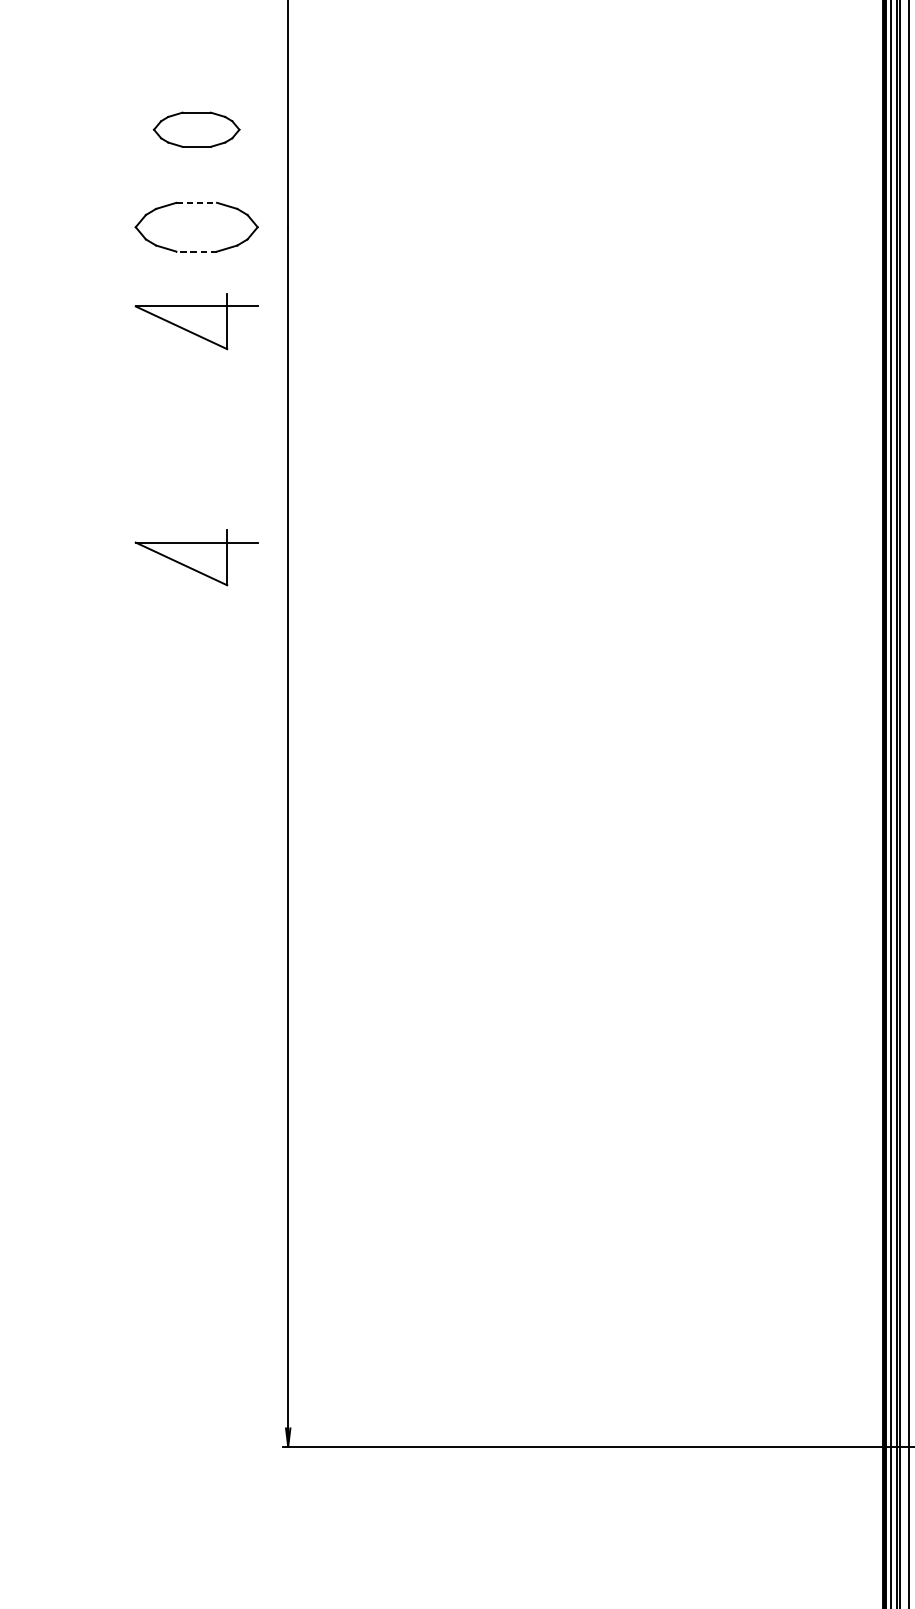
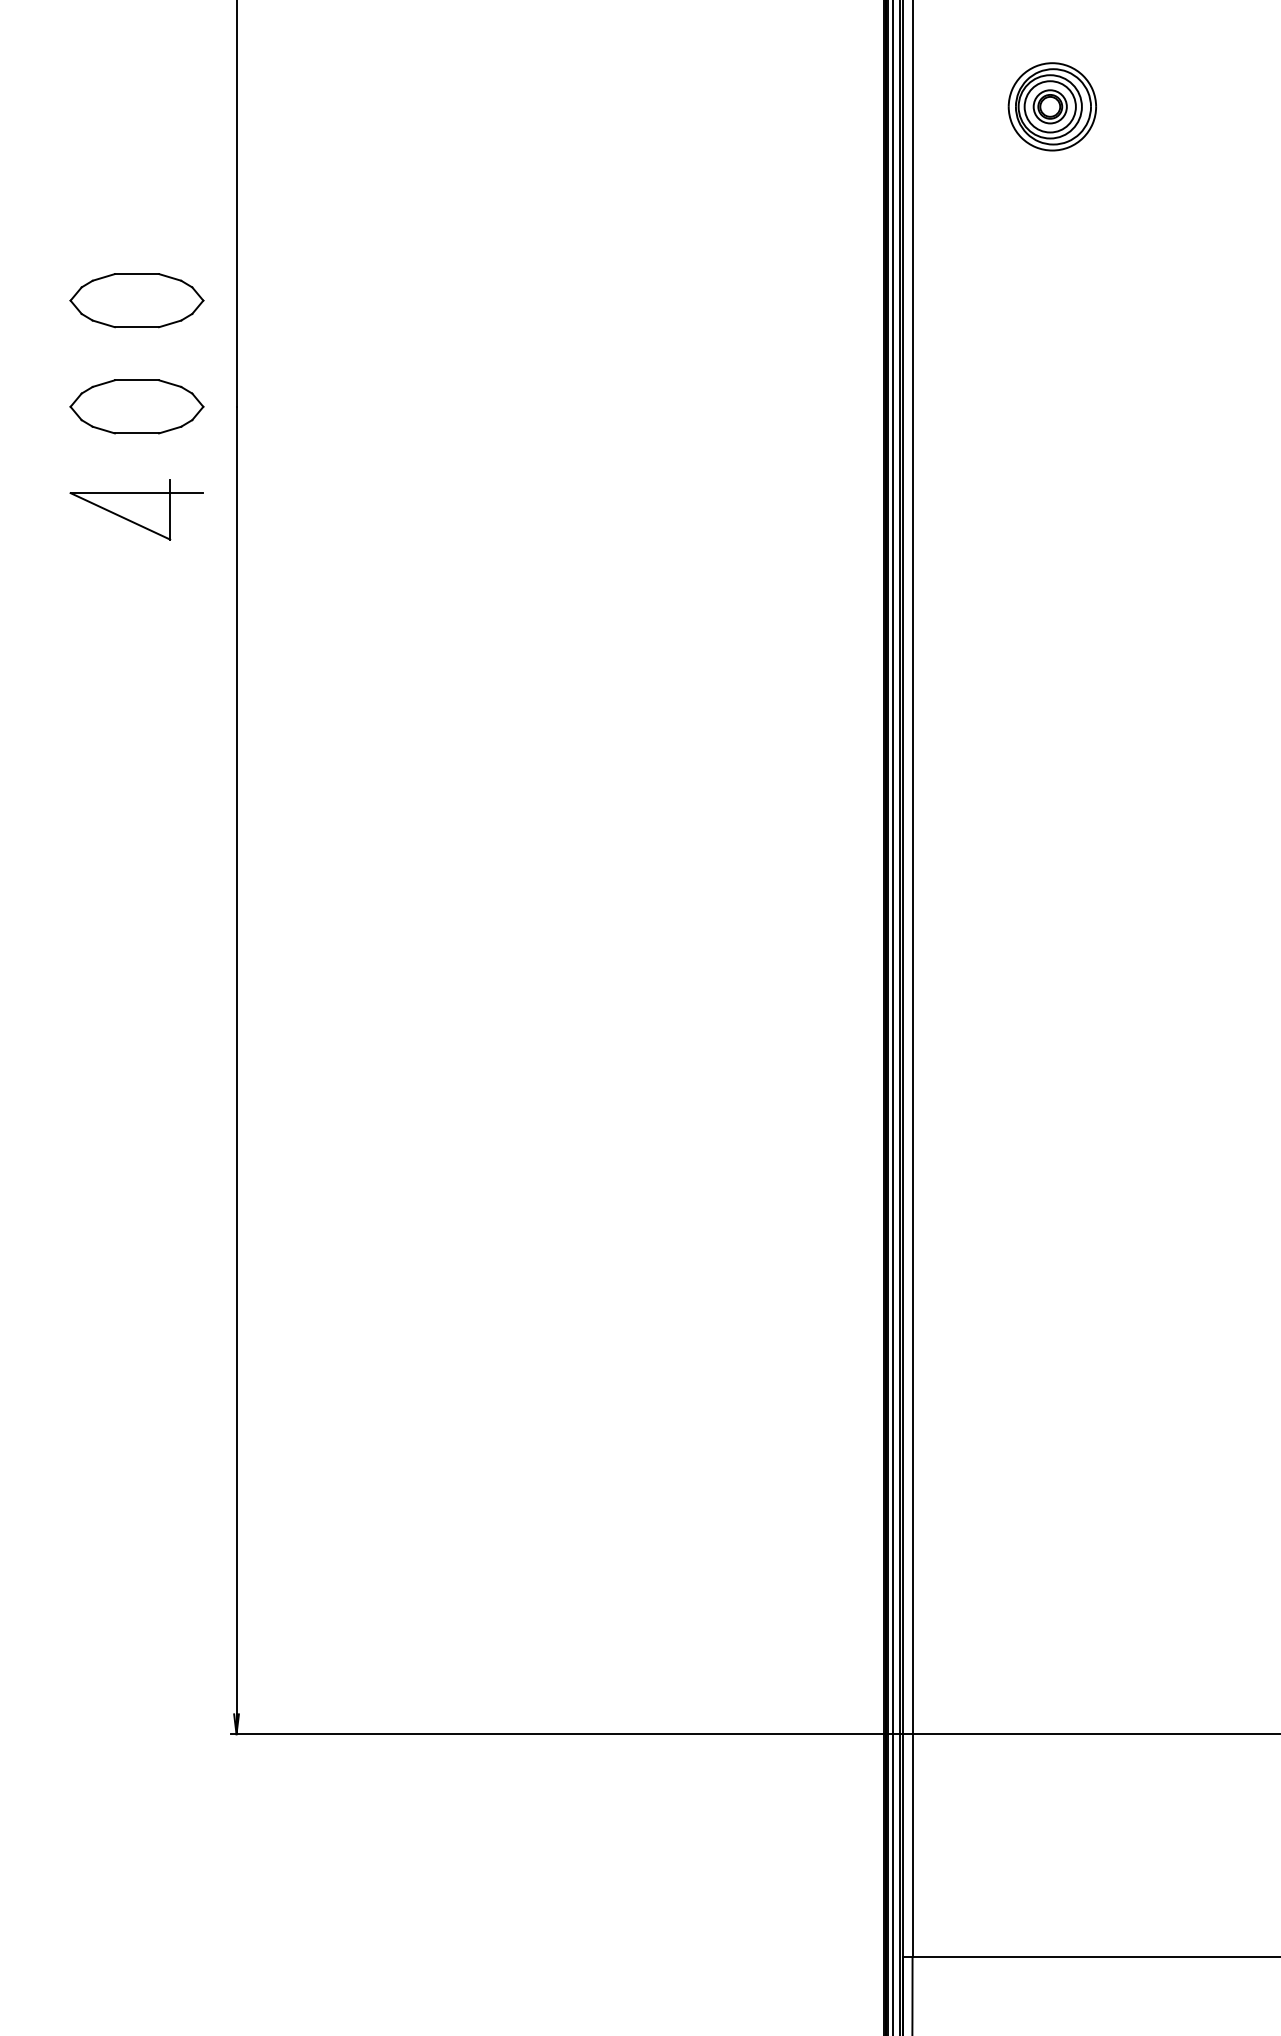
part: (196, 129) -> (136, 300), size x1.43
line: (197, 203) -> (137, 380), dashed -> solid
line: (196, 251) -> (136, 433), dashed -> solid
part: (196, 557) -> (136, 766), removed

